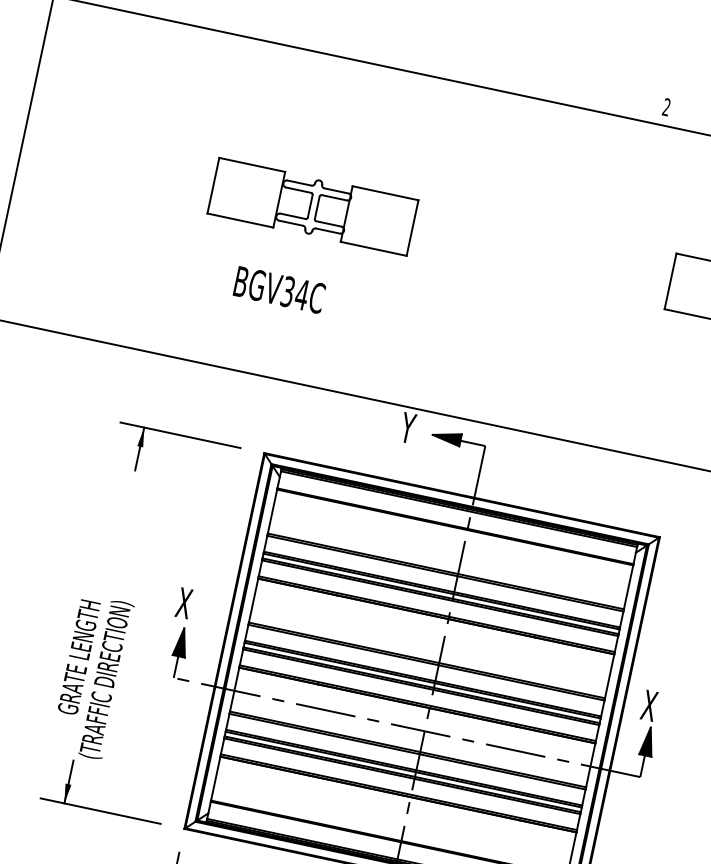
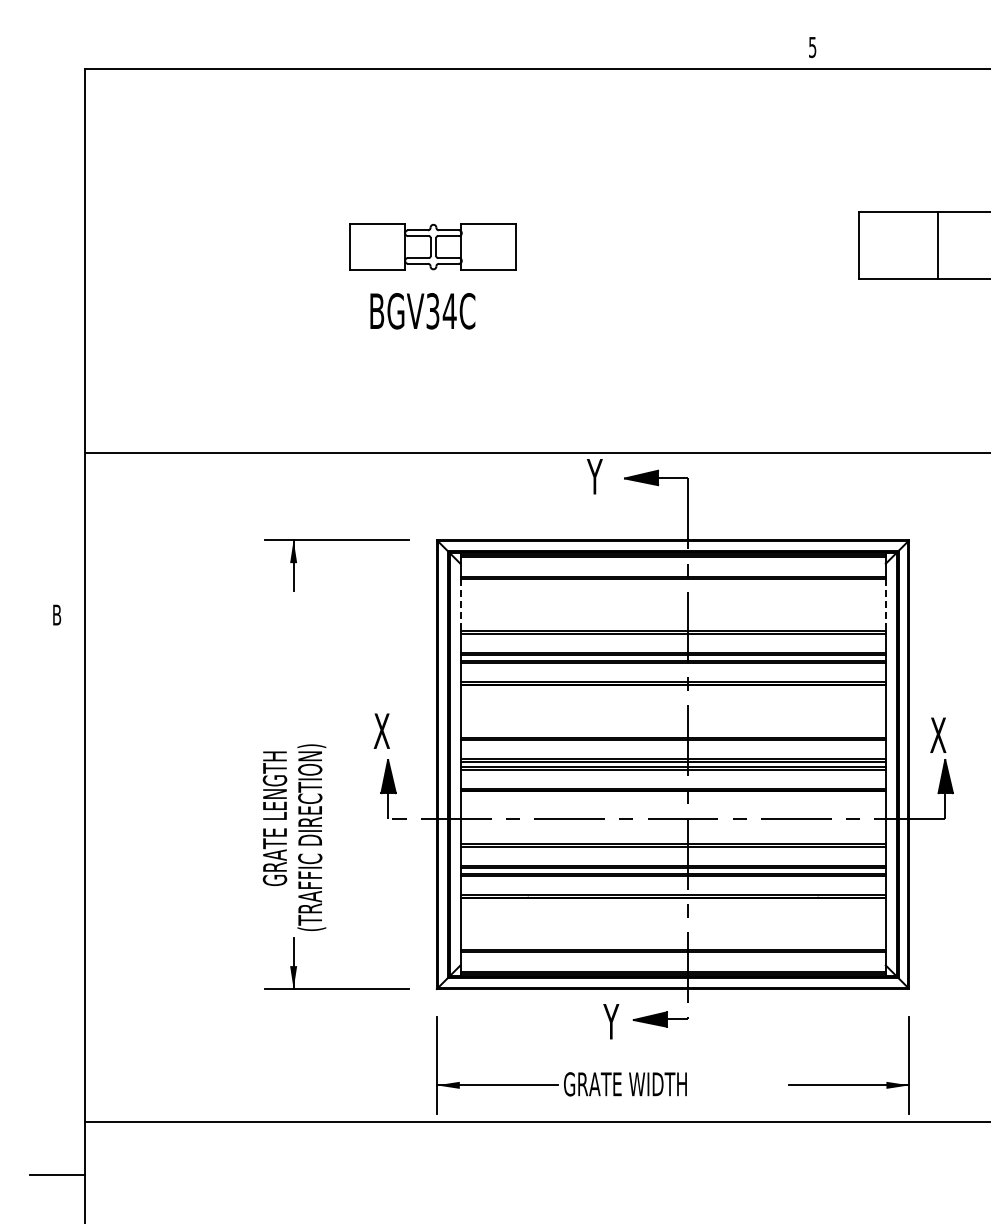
text: (666, 107) -> (812, 47), 2 -> 5
part: (312, 206) -> (432, 246), size x0.7
text: (279, 290) -> (422, 311), moved
line: (272, 511) -> (460, 605), solid -> dashed
line: (628, 587) -> (885, 605), solid -> dashed

